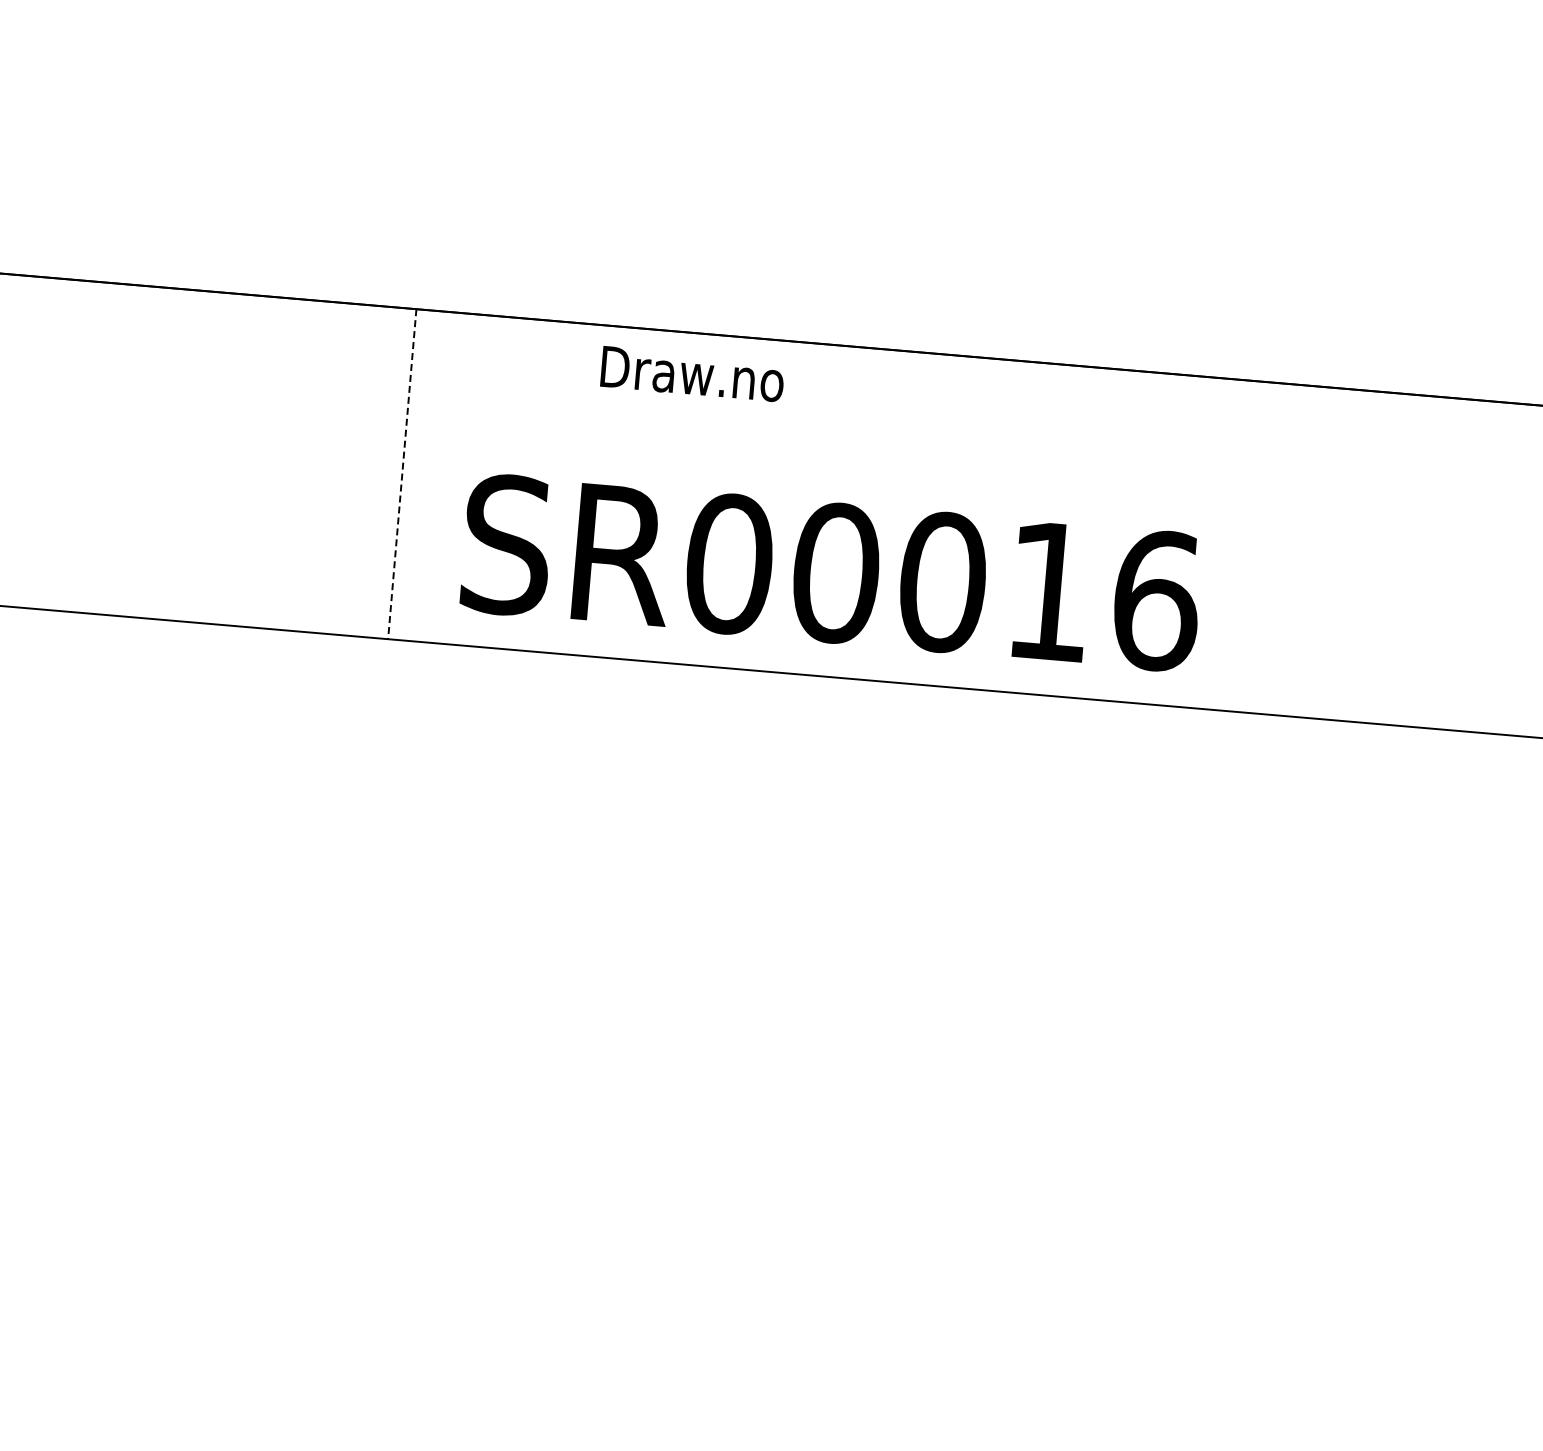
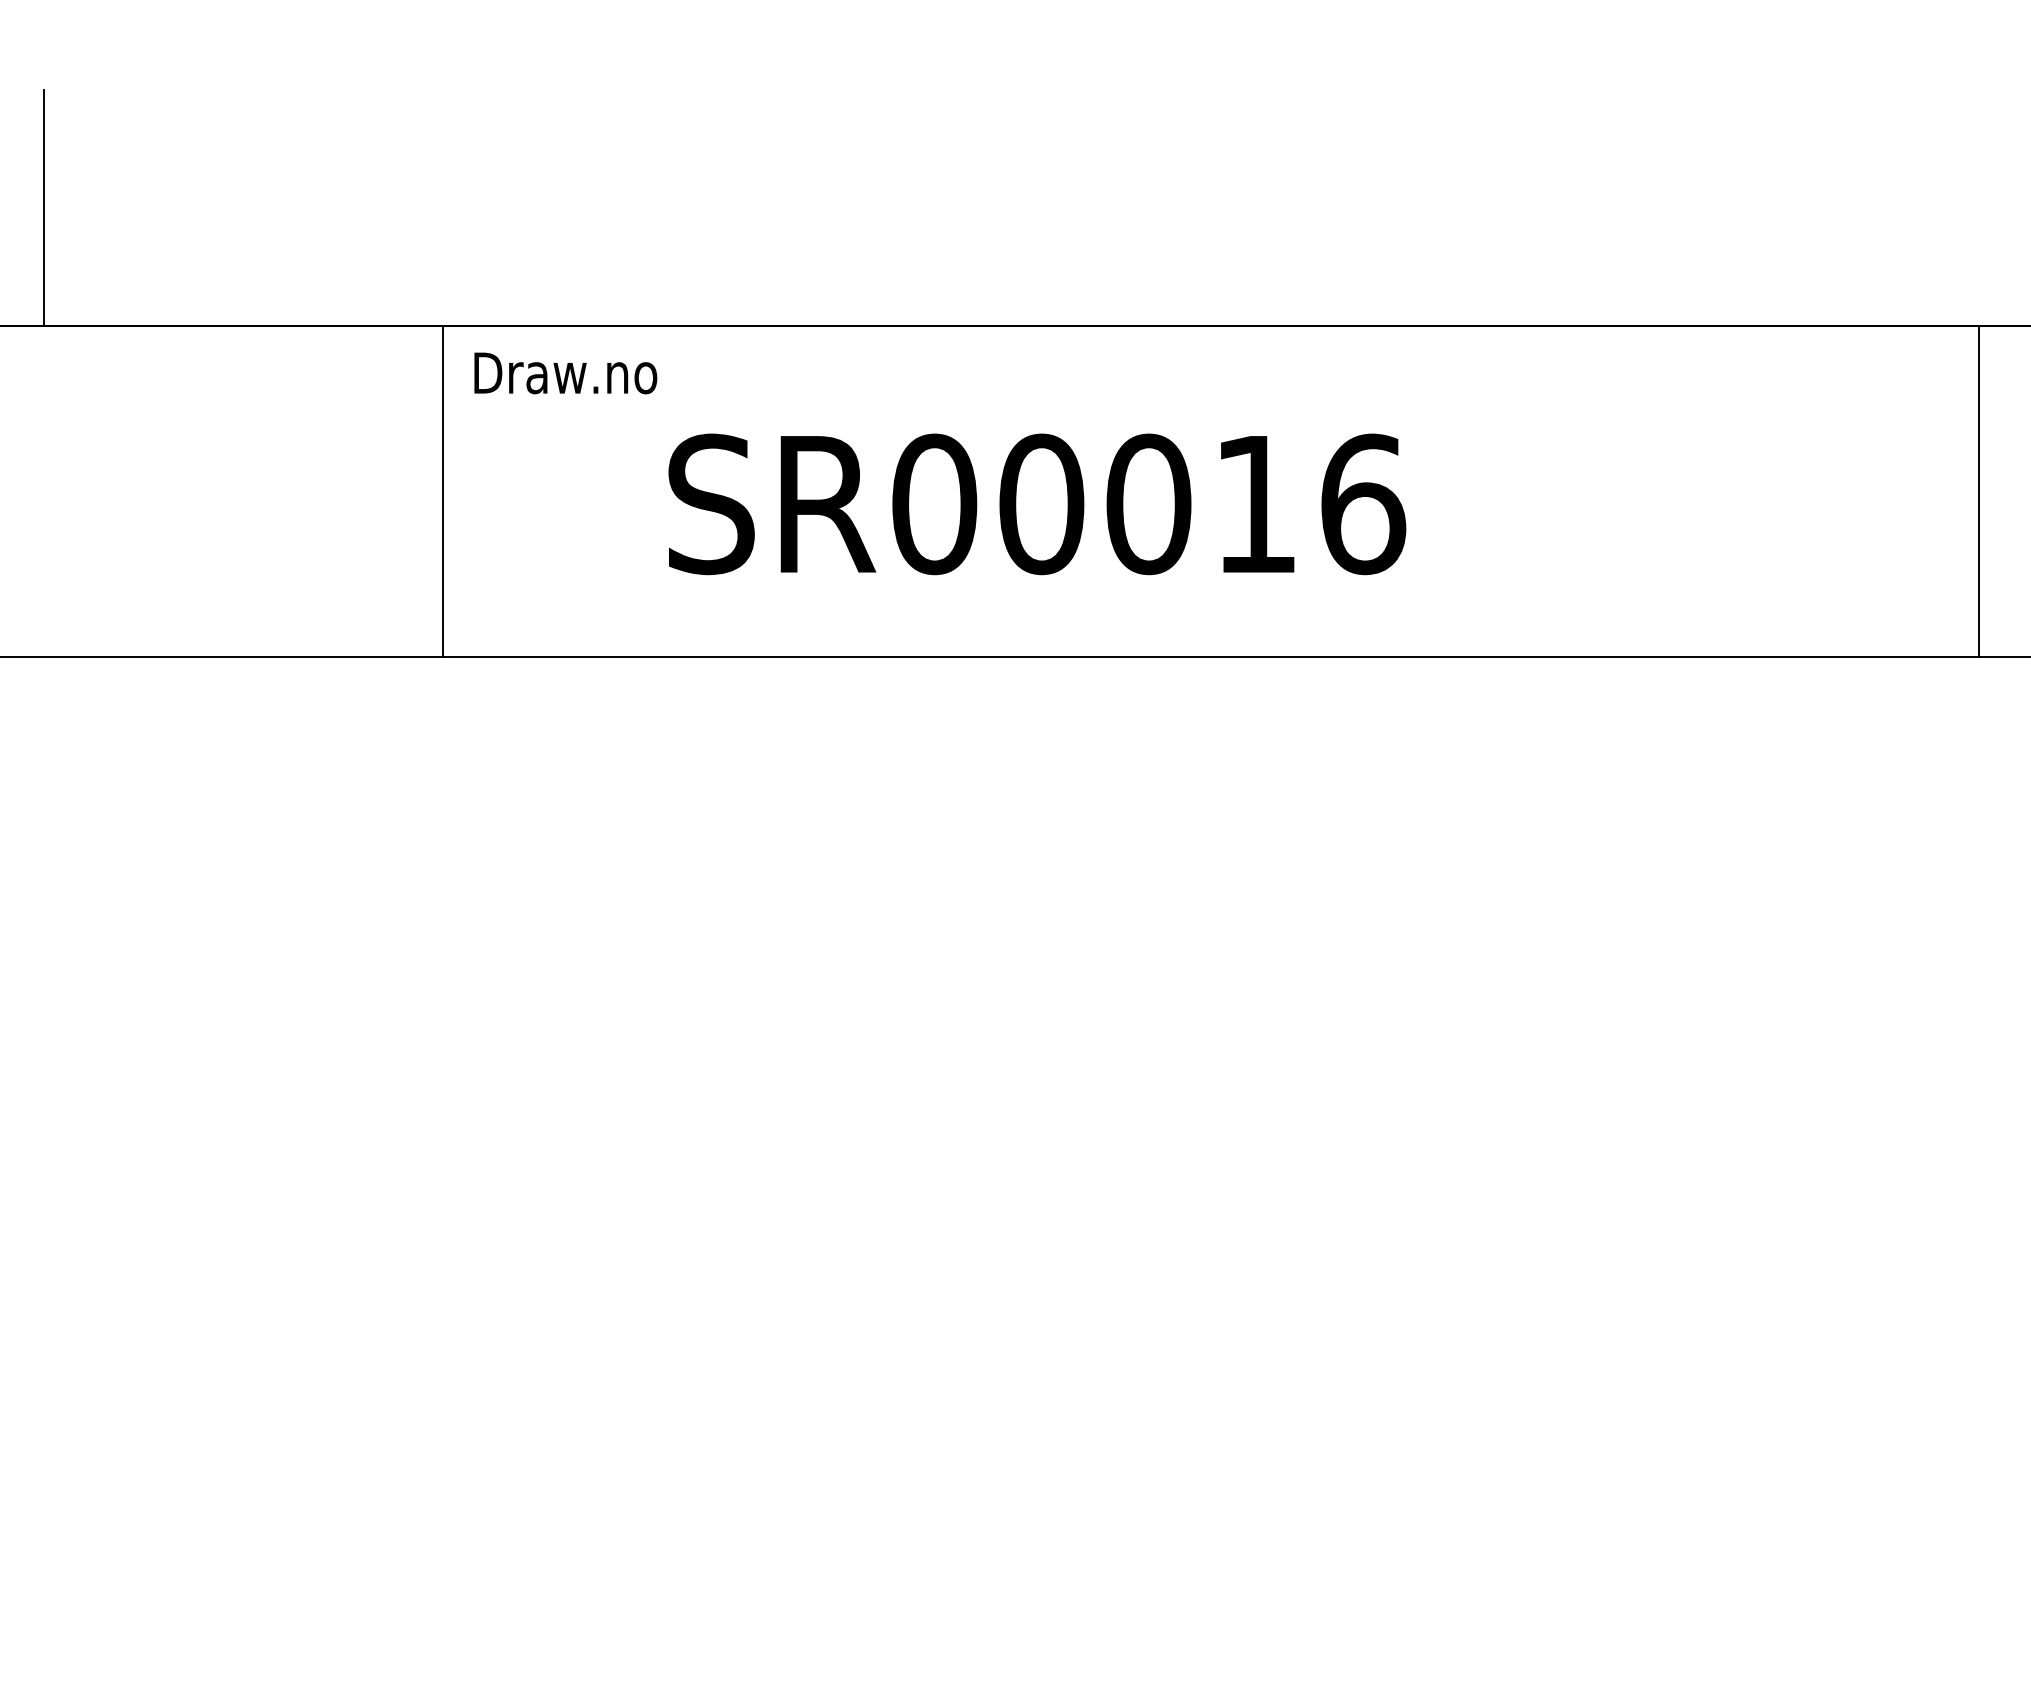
line: (29, 156) -> (44, 207), added
text: (692, 374) -> (565, 373), moved
line: (401, 473) -> (442, 491), dashed -> solid
text: (831, 573) -> (1037, 504), moved

